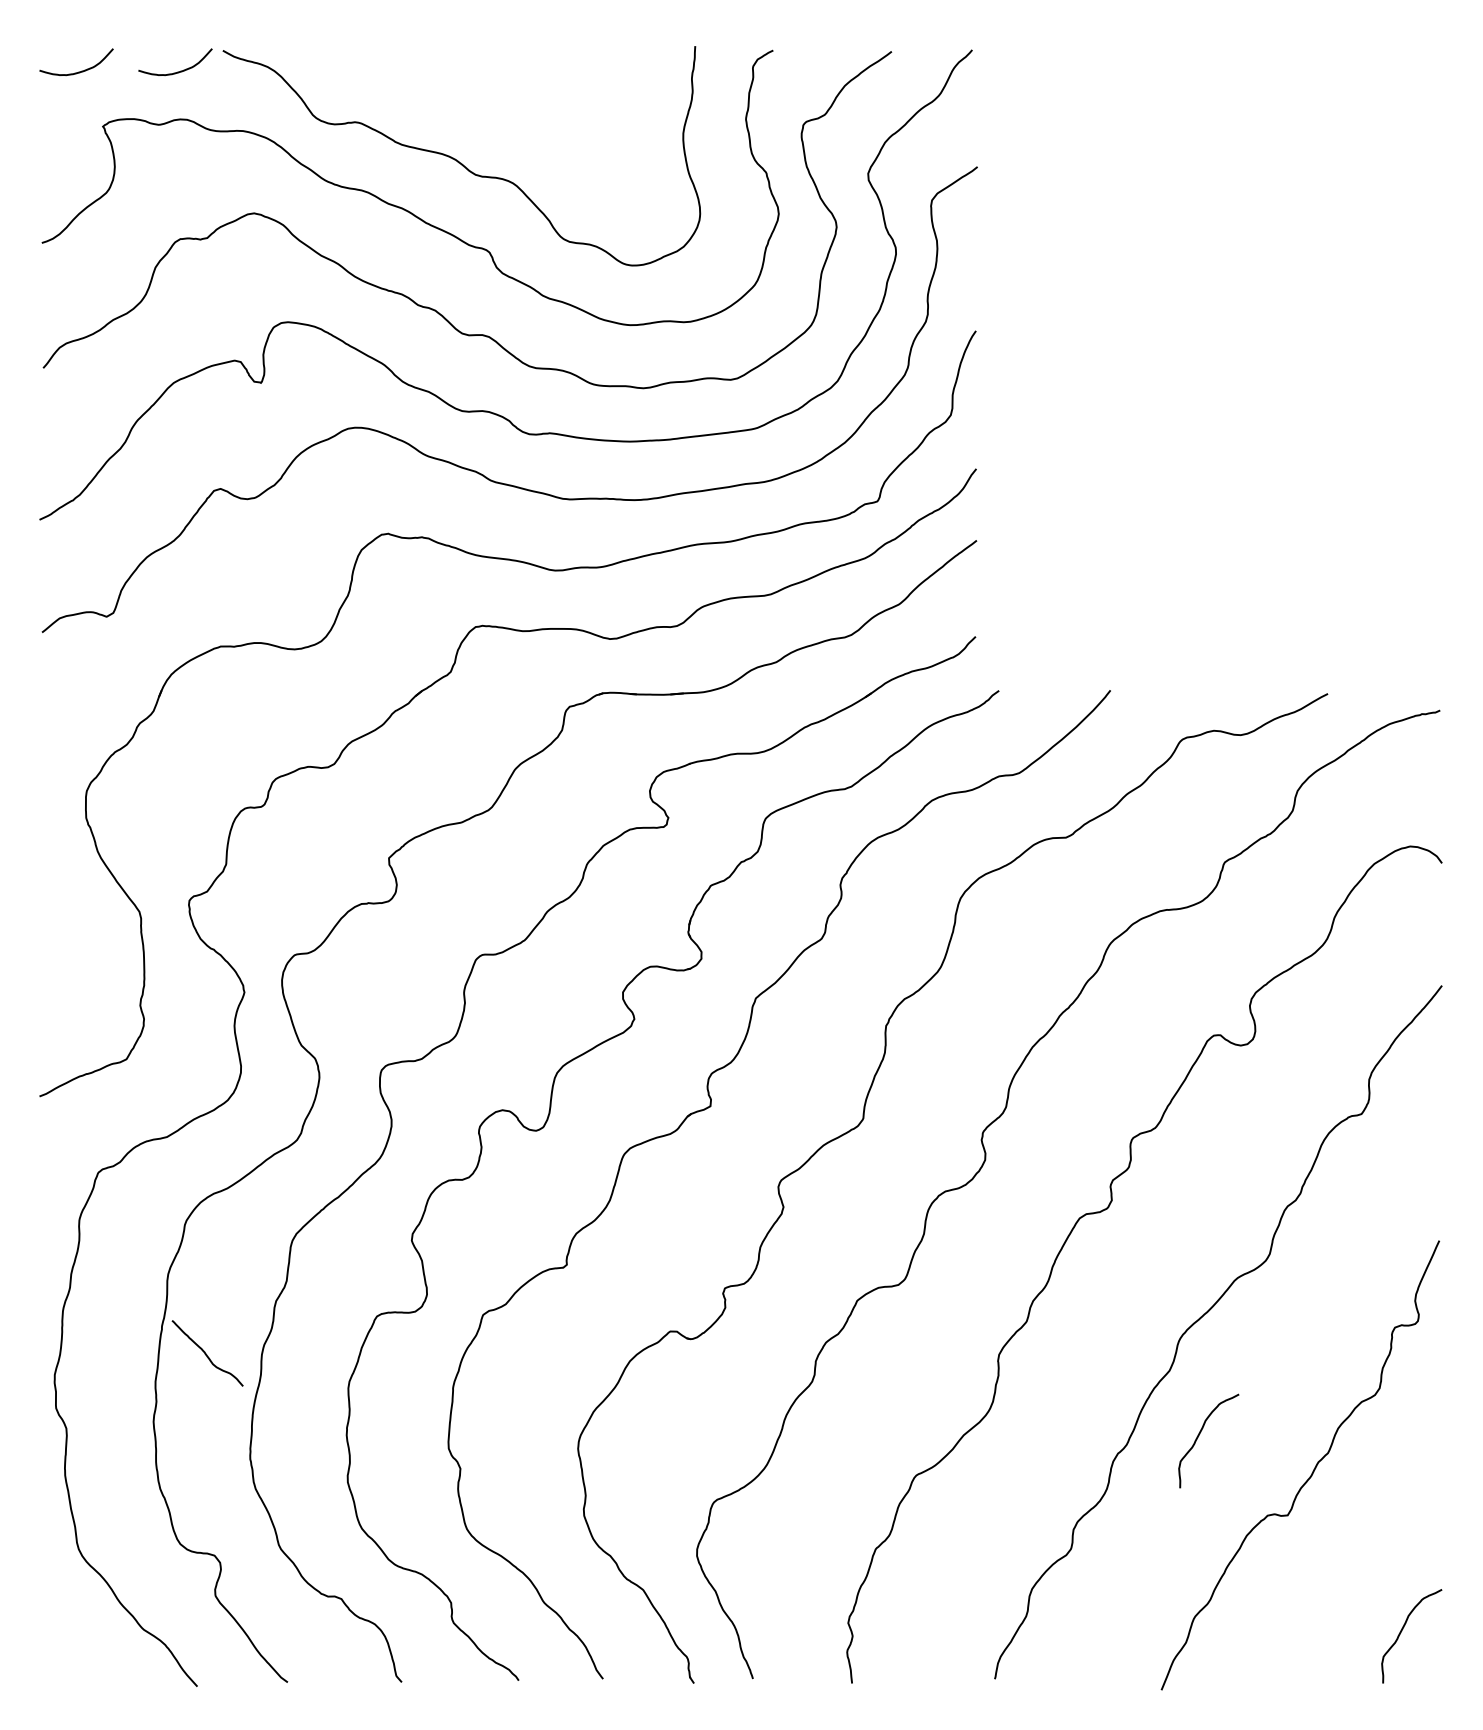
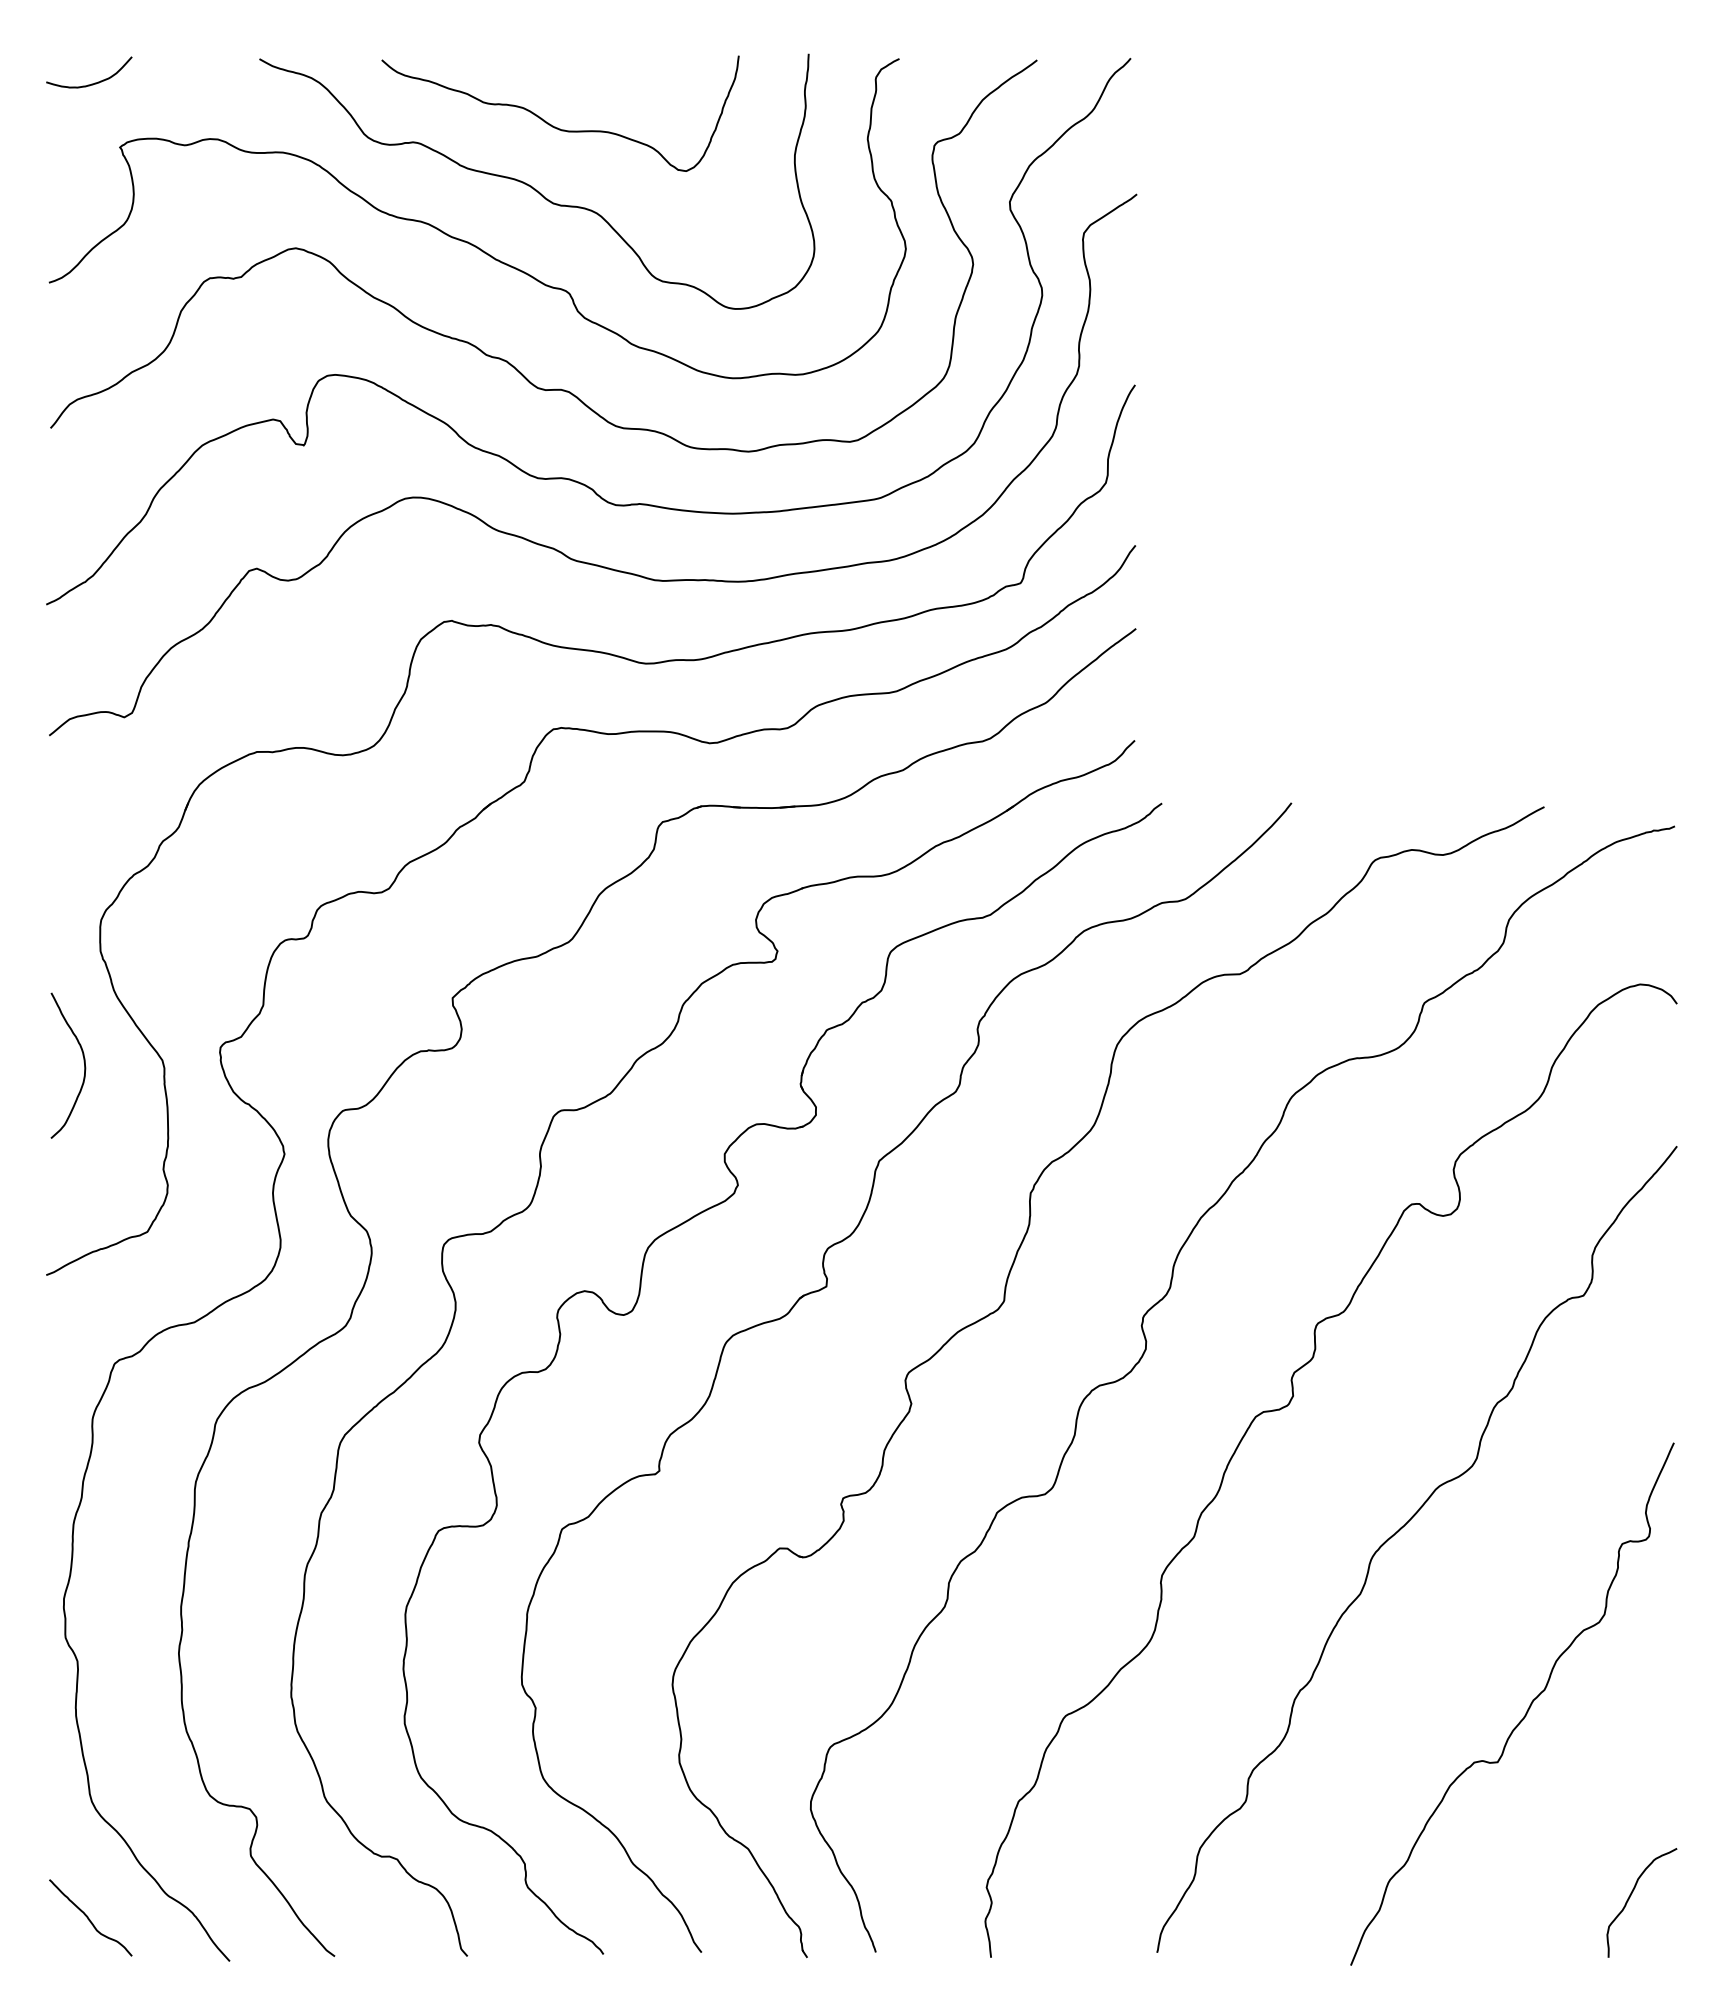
curve: (179, 70) -> (209, 82), removed
curve: (475, 107) -> (553, 125), added
curve: (71, 913) -> (83, 1062), added
curve: (206, 1353) -> (89, 1918), moved
curve: (1199, 1436) -> (1394, 1670), removed

